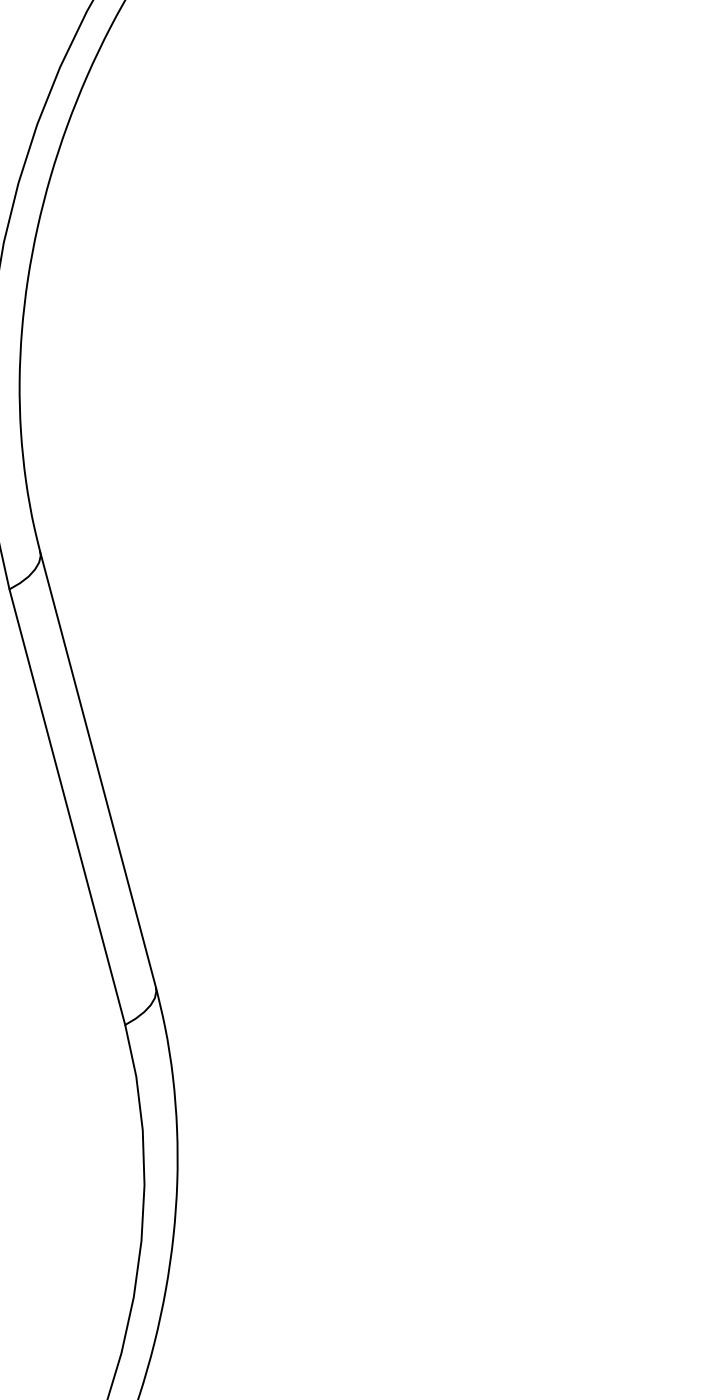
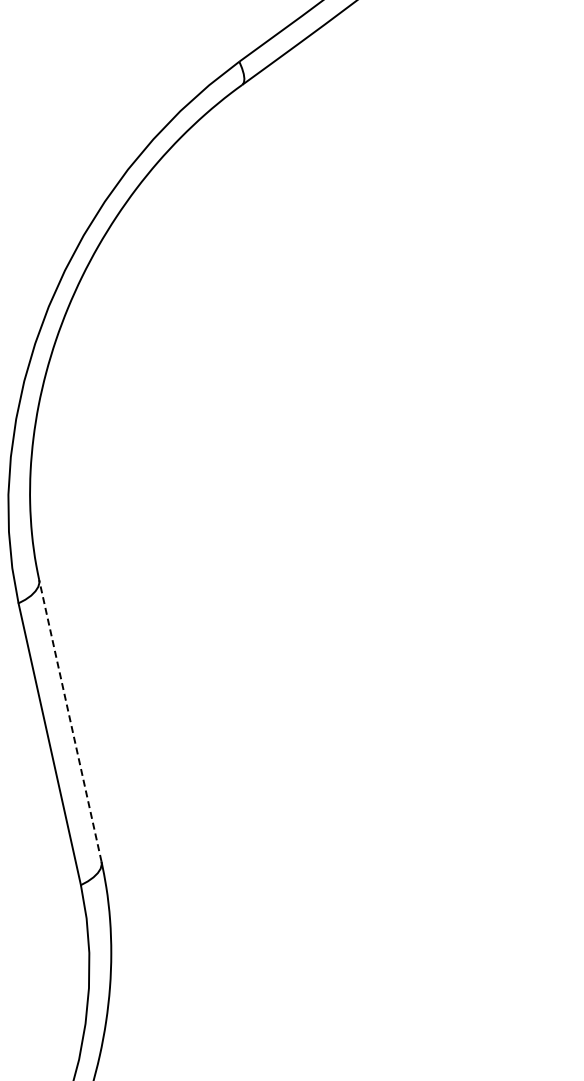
line: (98, 768) -> (70, 720), solid -> dashed

